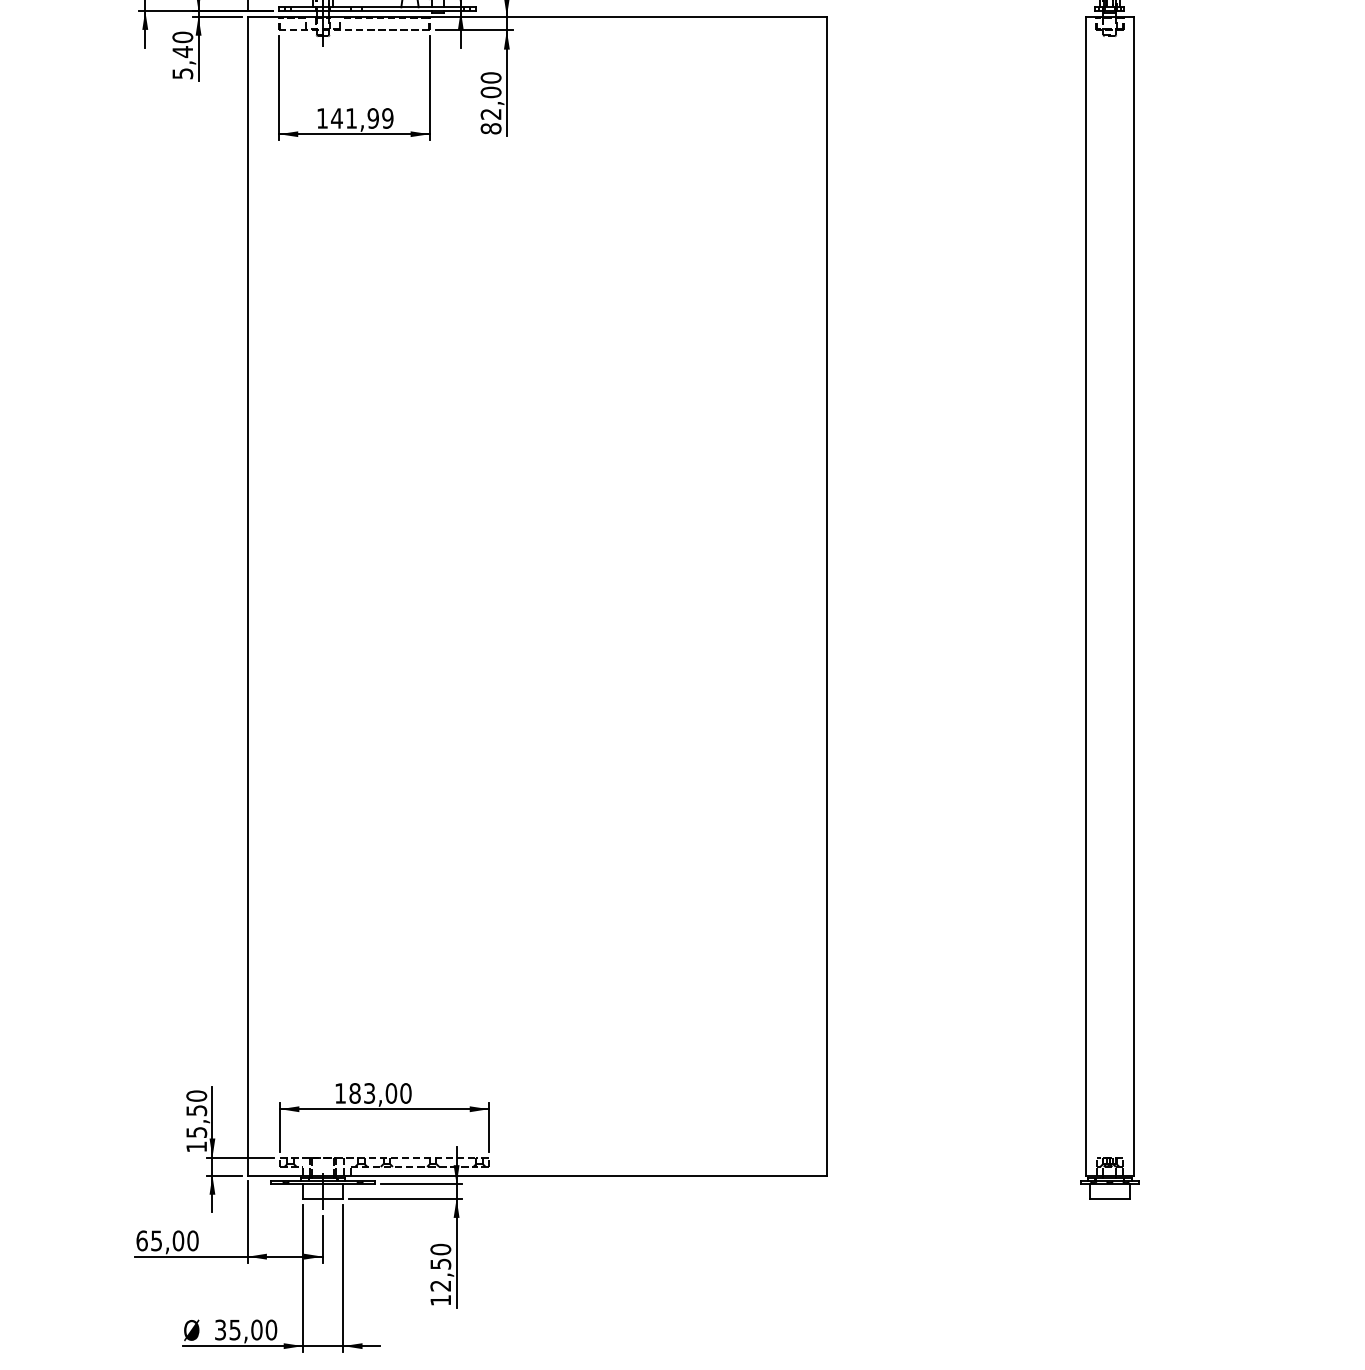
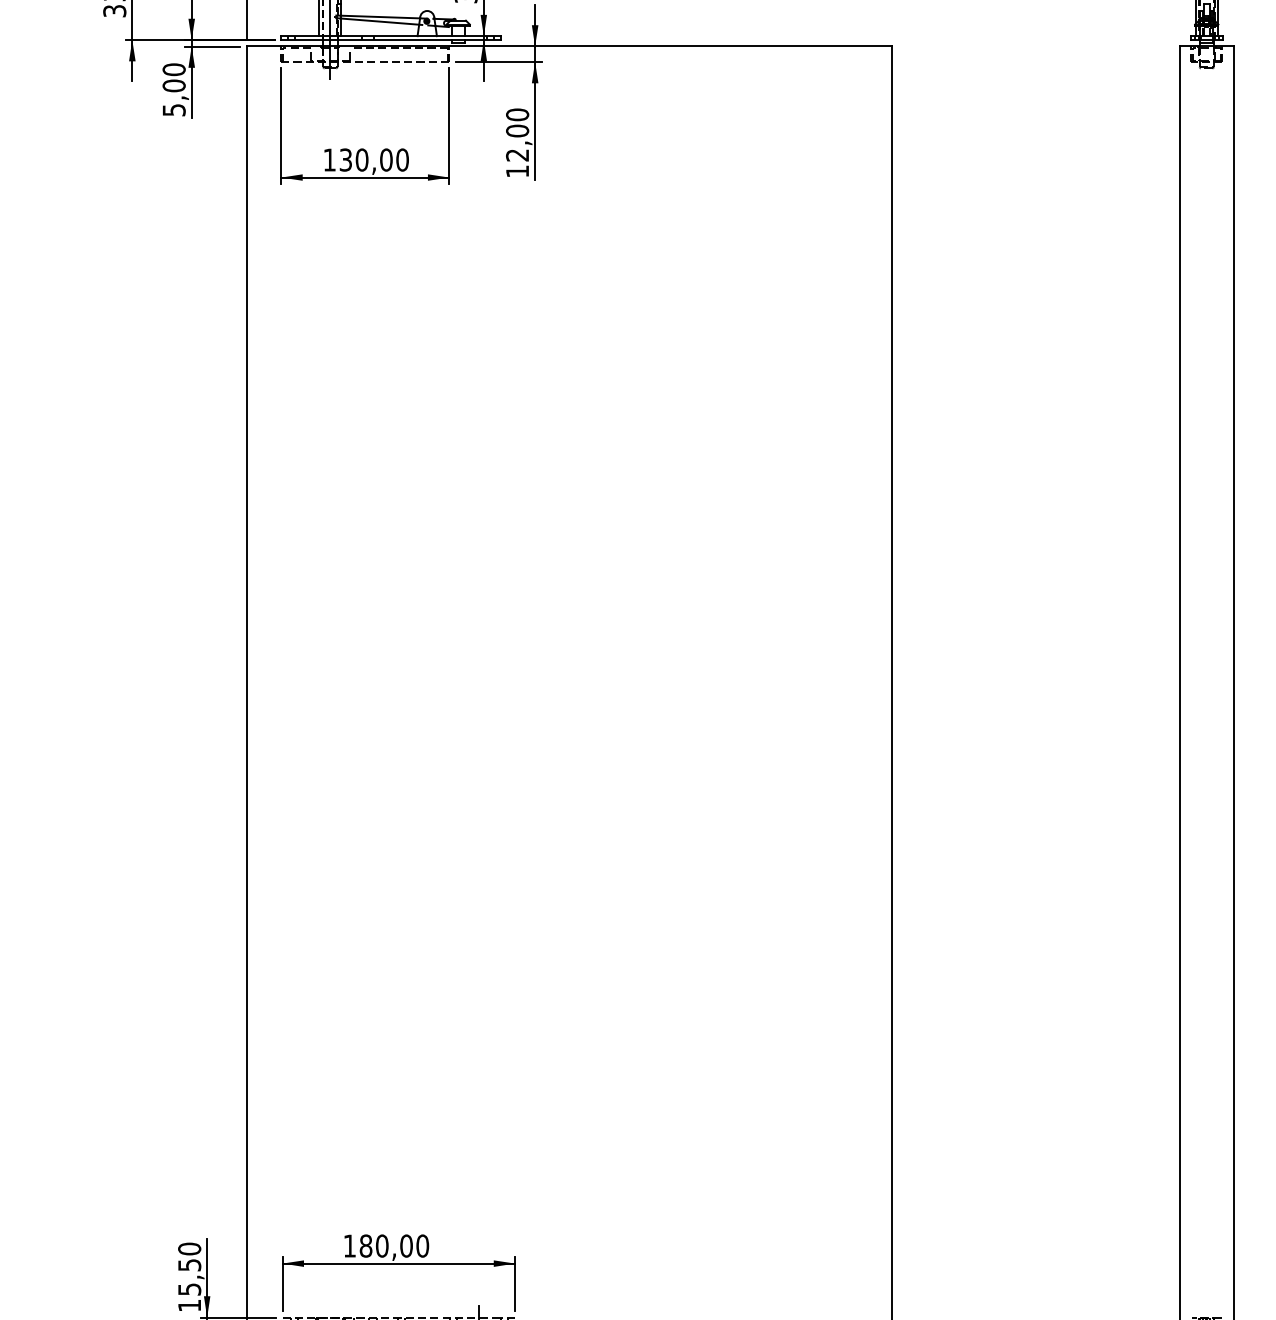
text: (182, 52) -> (173, 86), 5,40 -> 5,00
text: (362, 118) -> (374, 160), 141,99 -> 130,00
text: (490, 128) -> (516, 171), 82,00 -> 12,00
text: (369, 1093) -> (382, 1246), 183,00 -> 180,00

